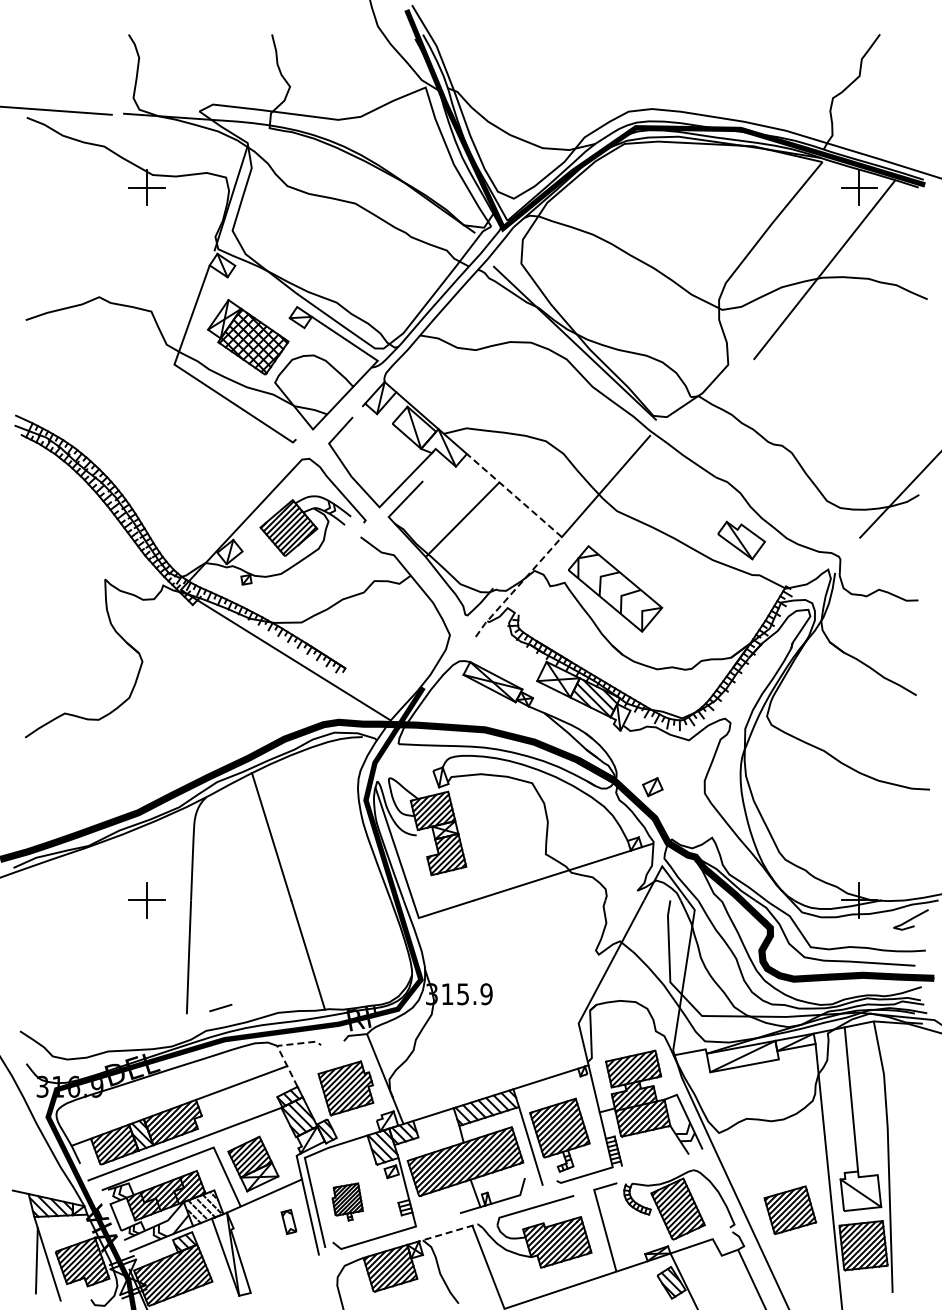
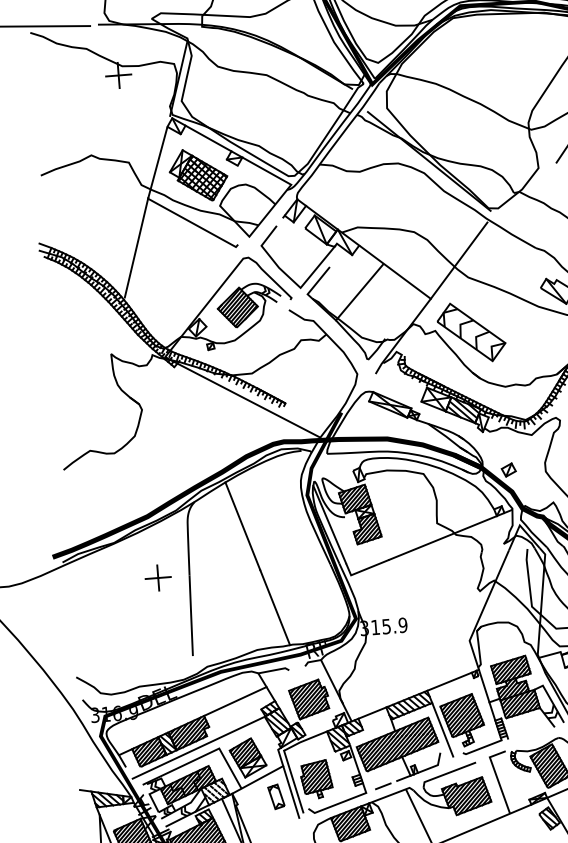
line: (266, 286) -> (208, 138), added
line: (152, 432) -> (136, 247), added
line: (559, 539) -> (429, 300), dashed -> solid
line: (220, 1007) -> (383, 785), moved
line: (277, 1045) -> (258, 673), dashed -> solid
part: (347, 1201) -> (316, 779), size x1.43
part: (288, 1221) -> (276, 796), size x1.43
line: (452, 1231) -> (392, 794), dashed -> solid

